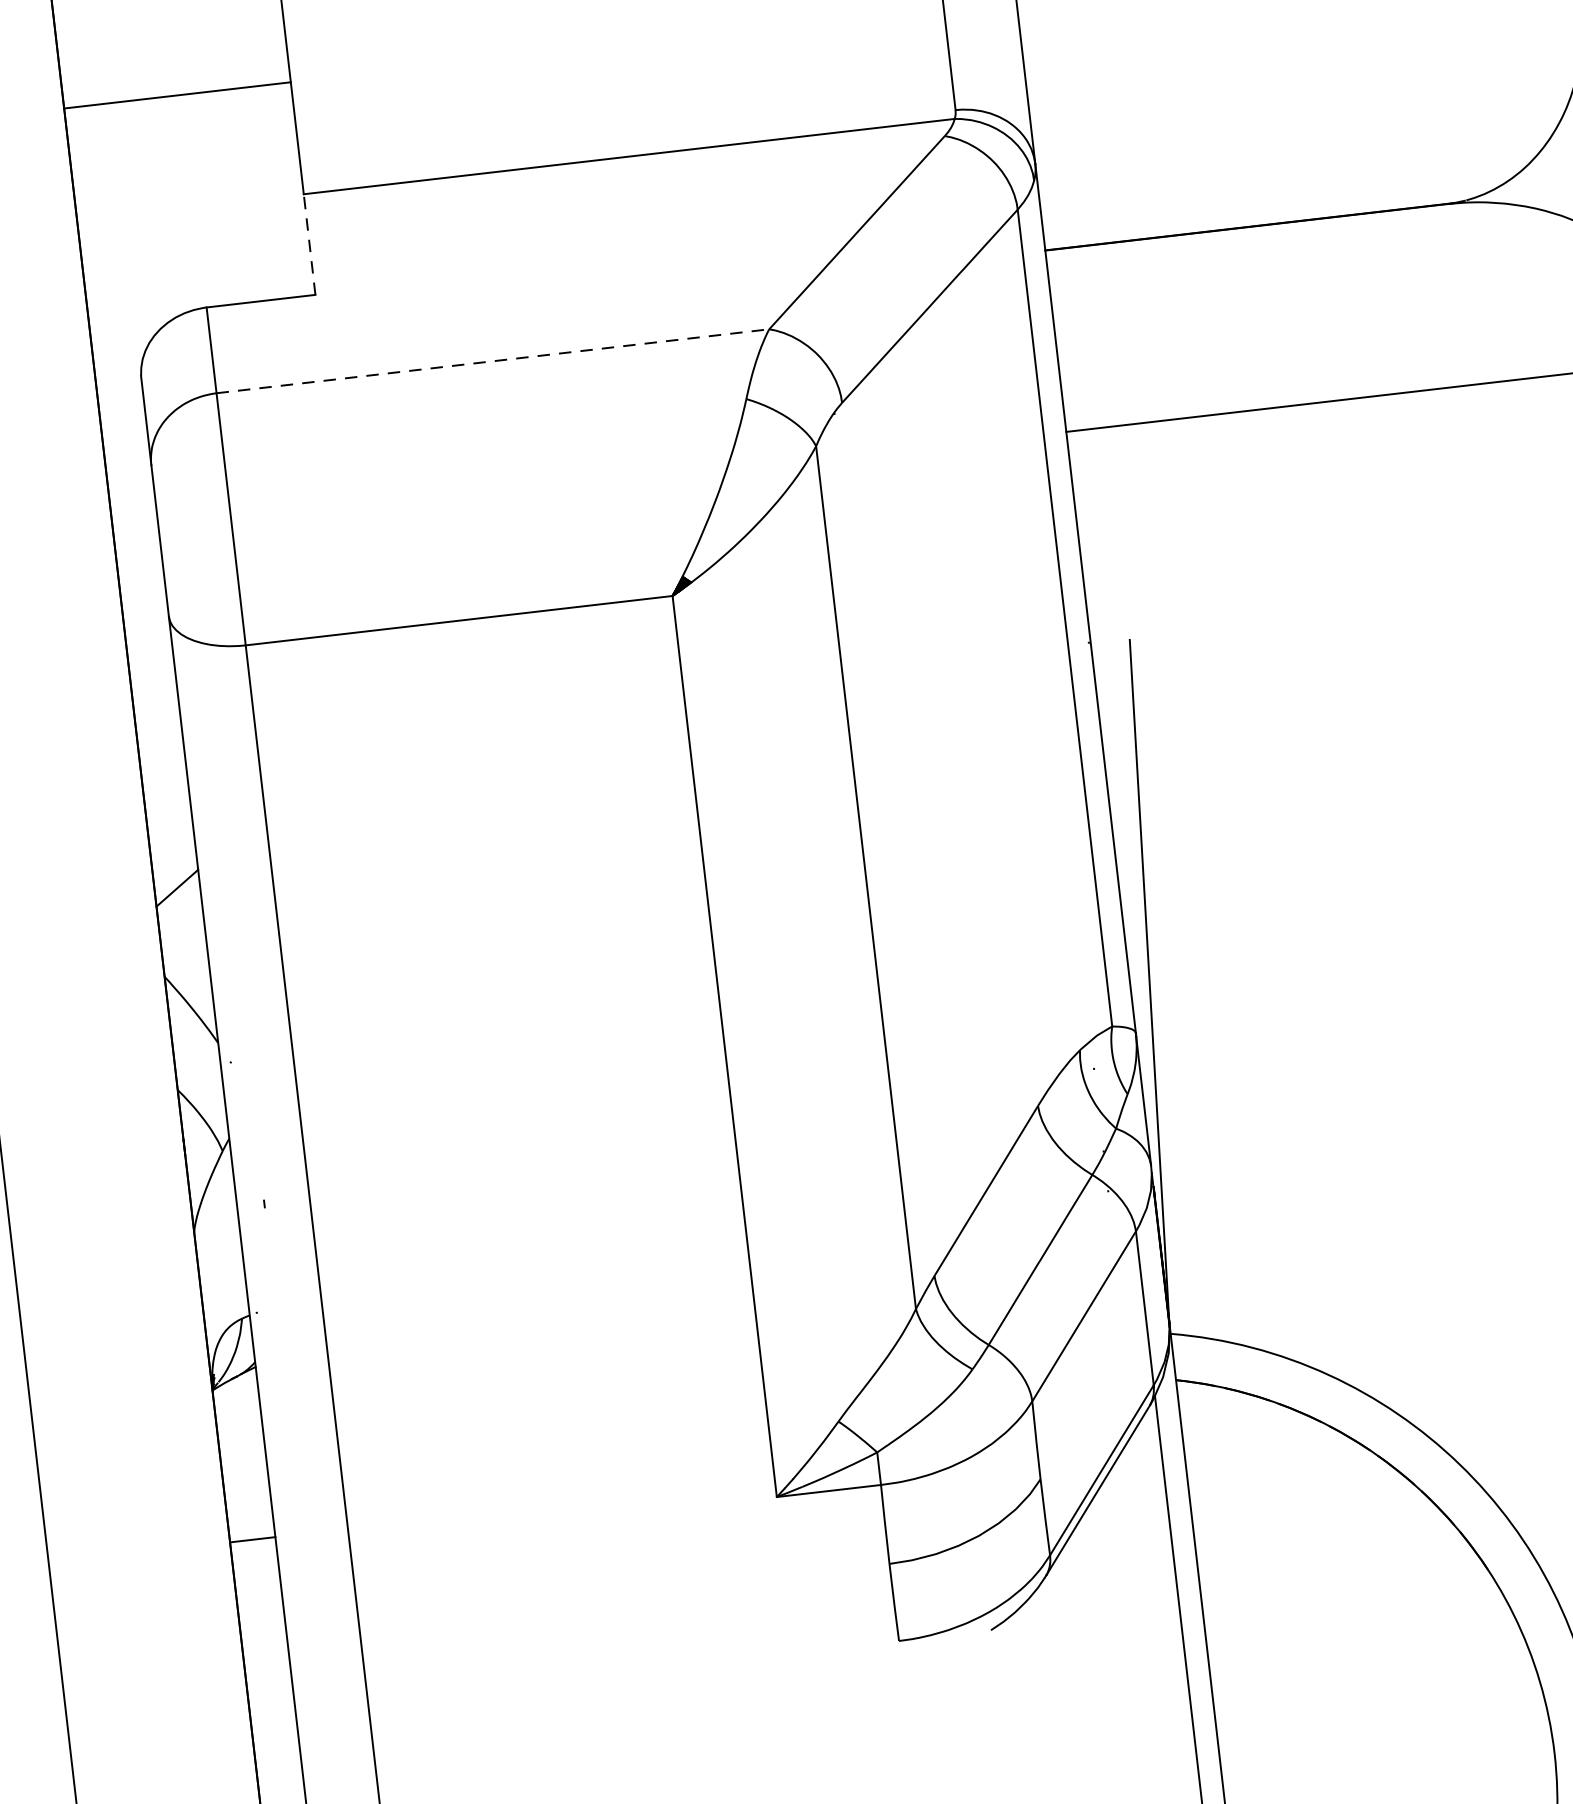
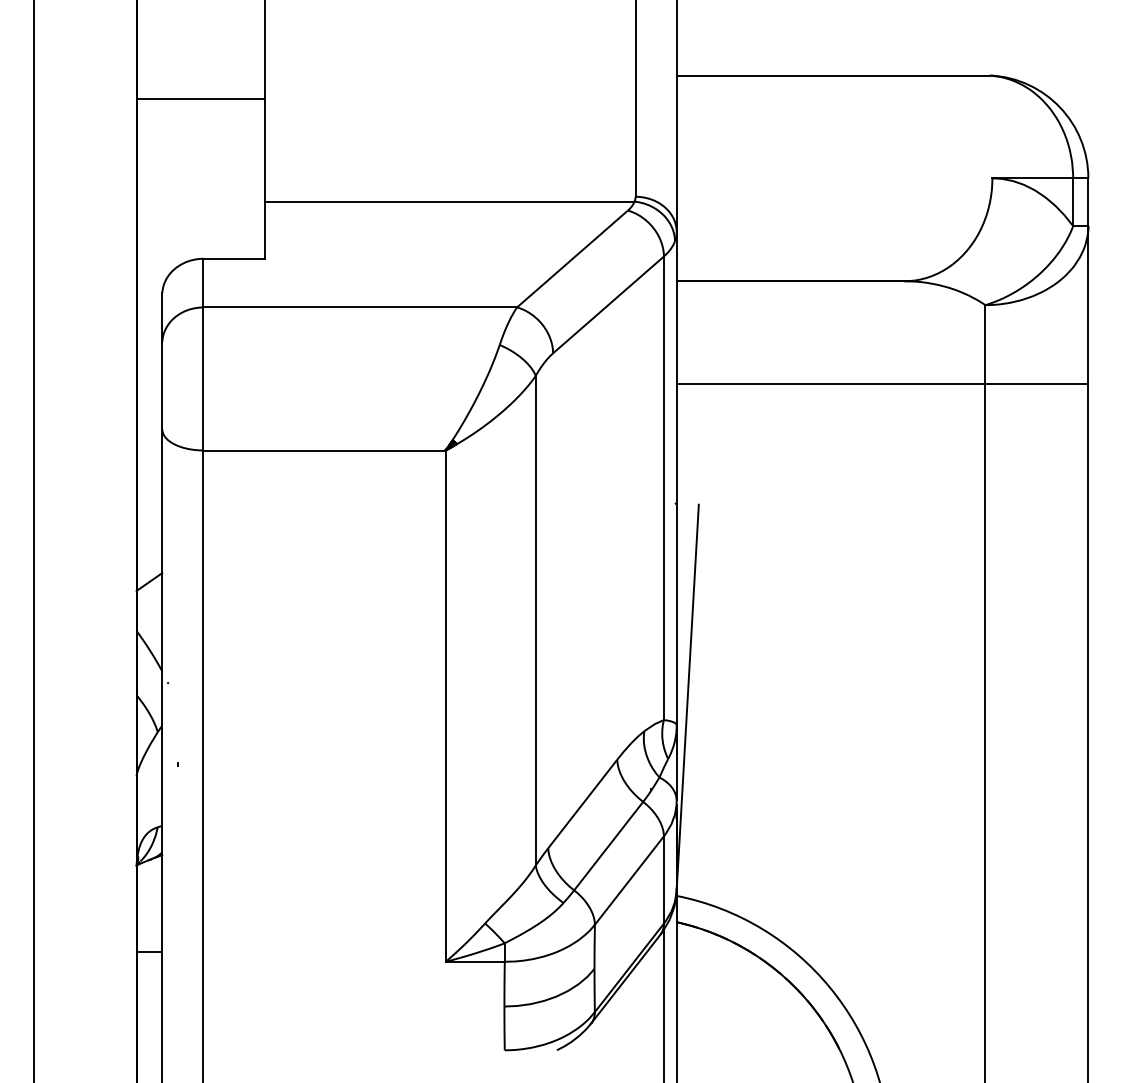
line: (176, 96) -> (200, 99), moved
line: (310, 245) -> (265, 230), dashed -> solid
line: (493, 361) -> (360, 307), dashed -> solid

